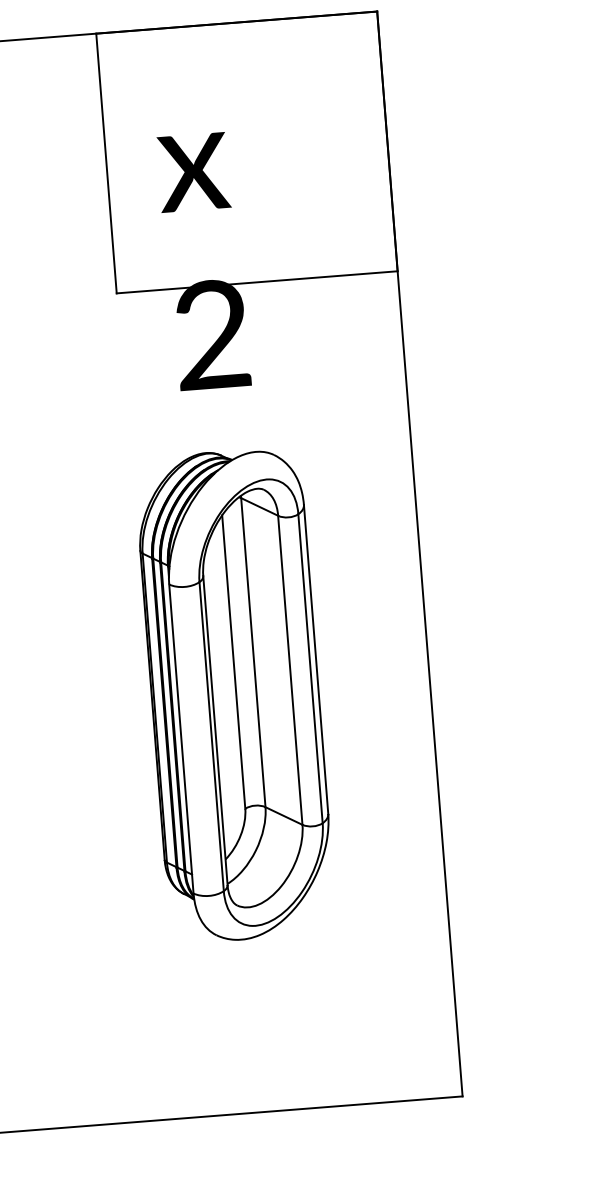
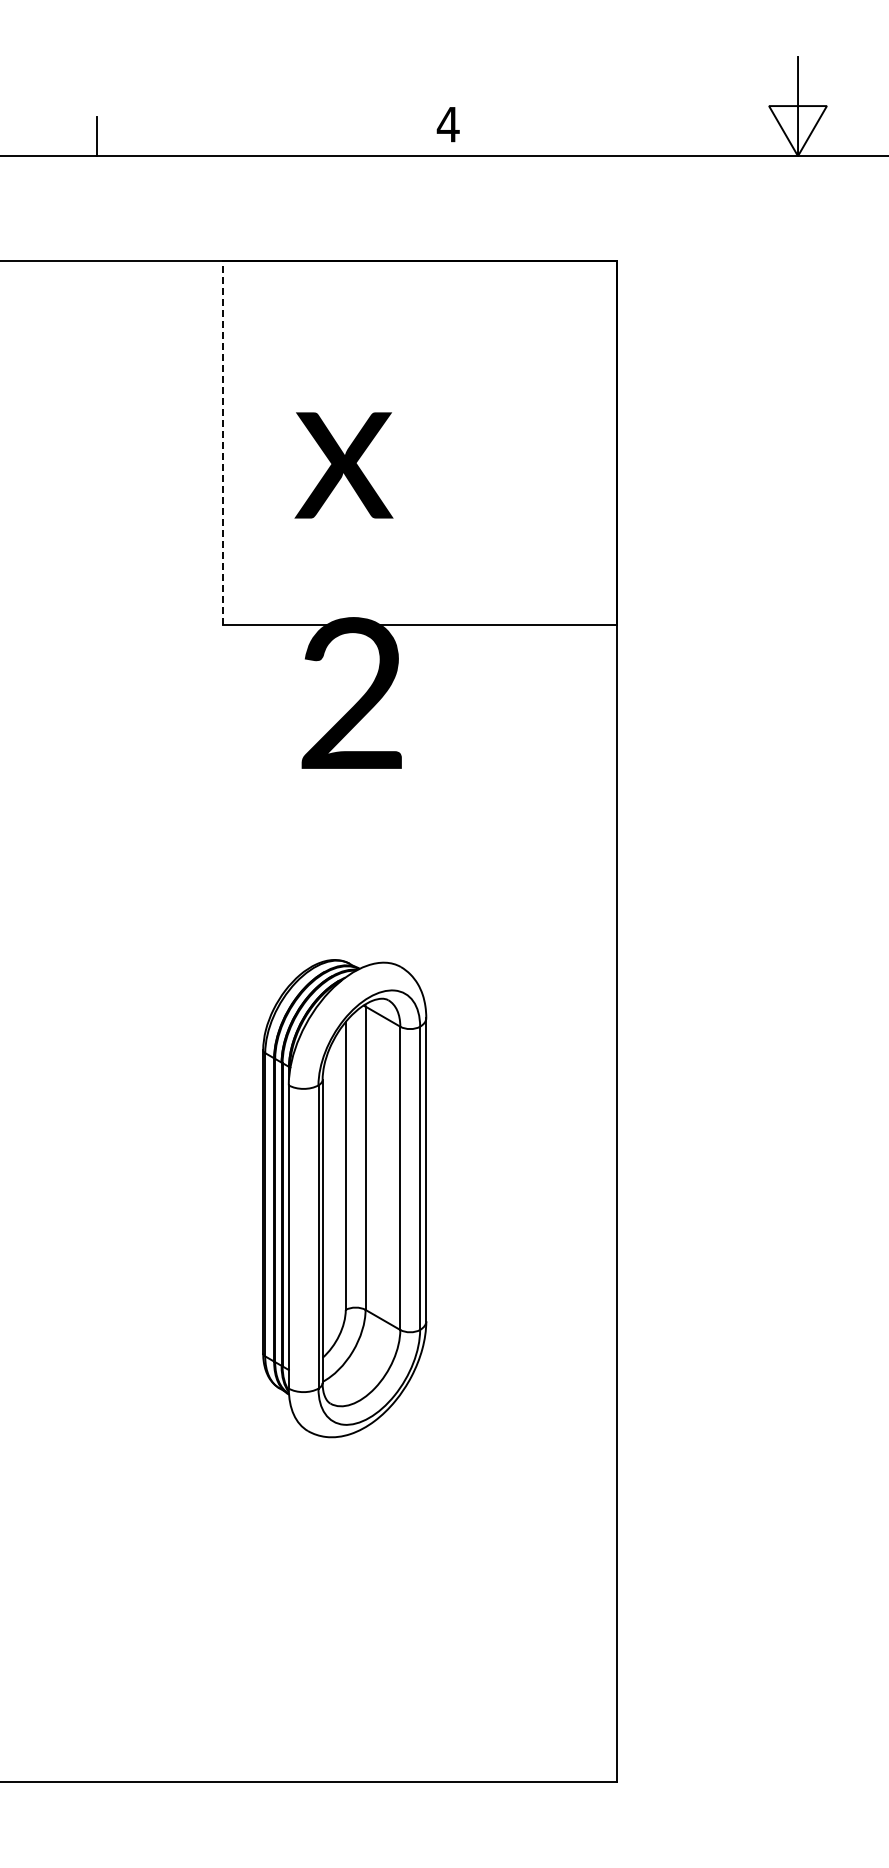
line: (106, 162) -> (223, 442), solid -> dashed
part: (235, 695) -> (344, 1198), size x0.7

